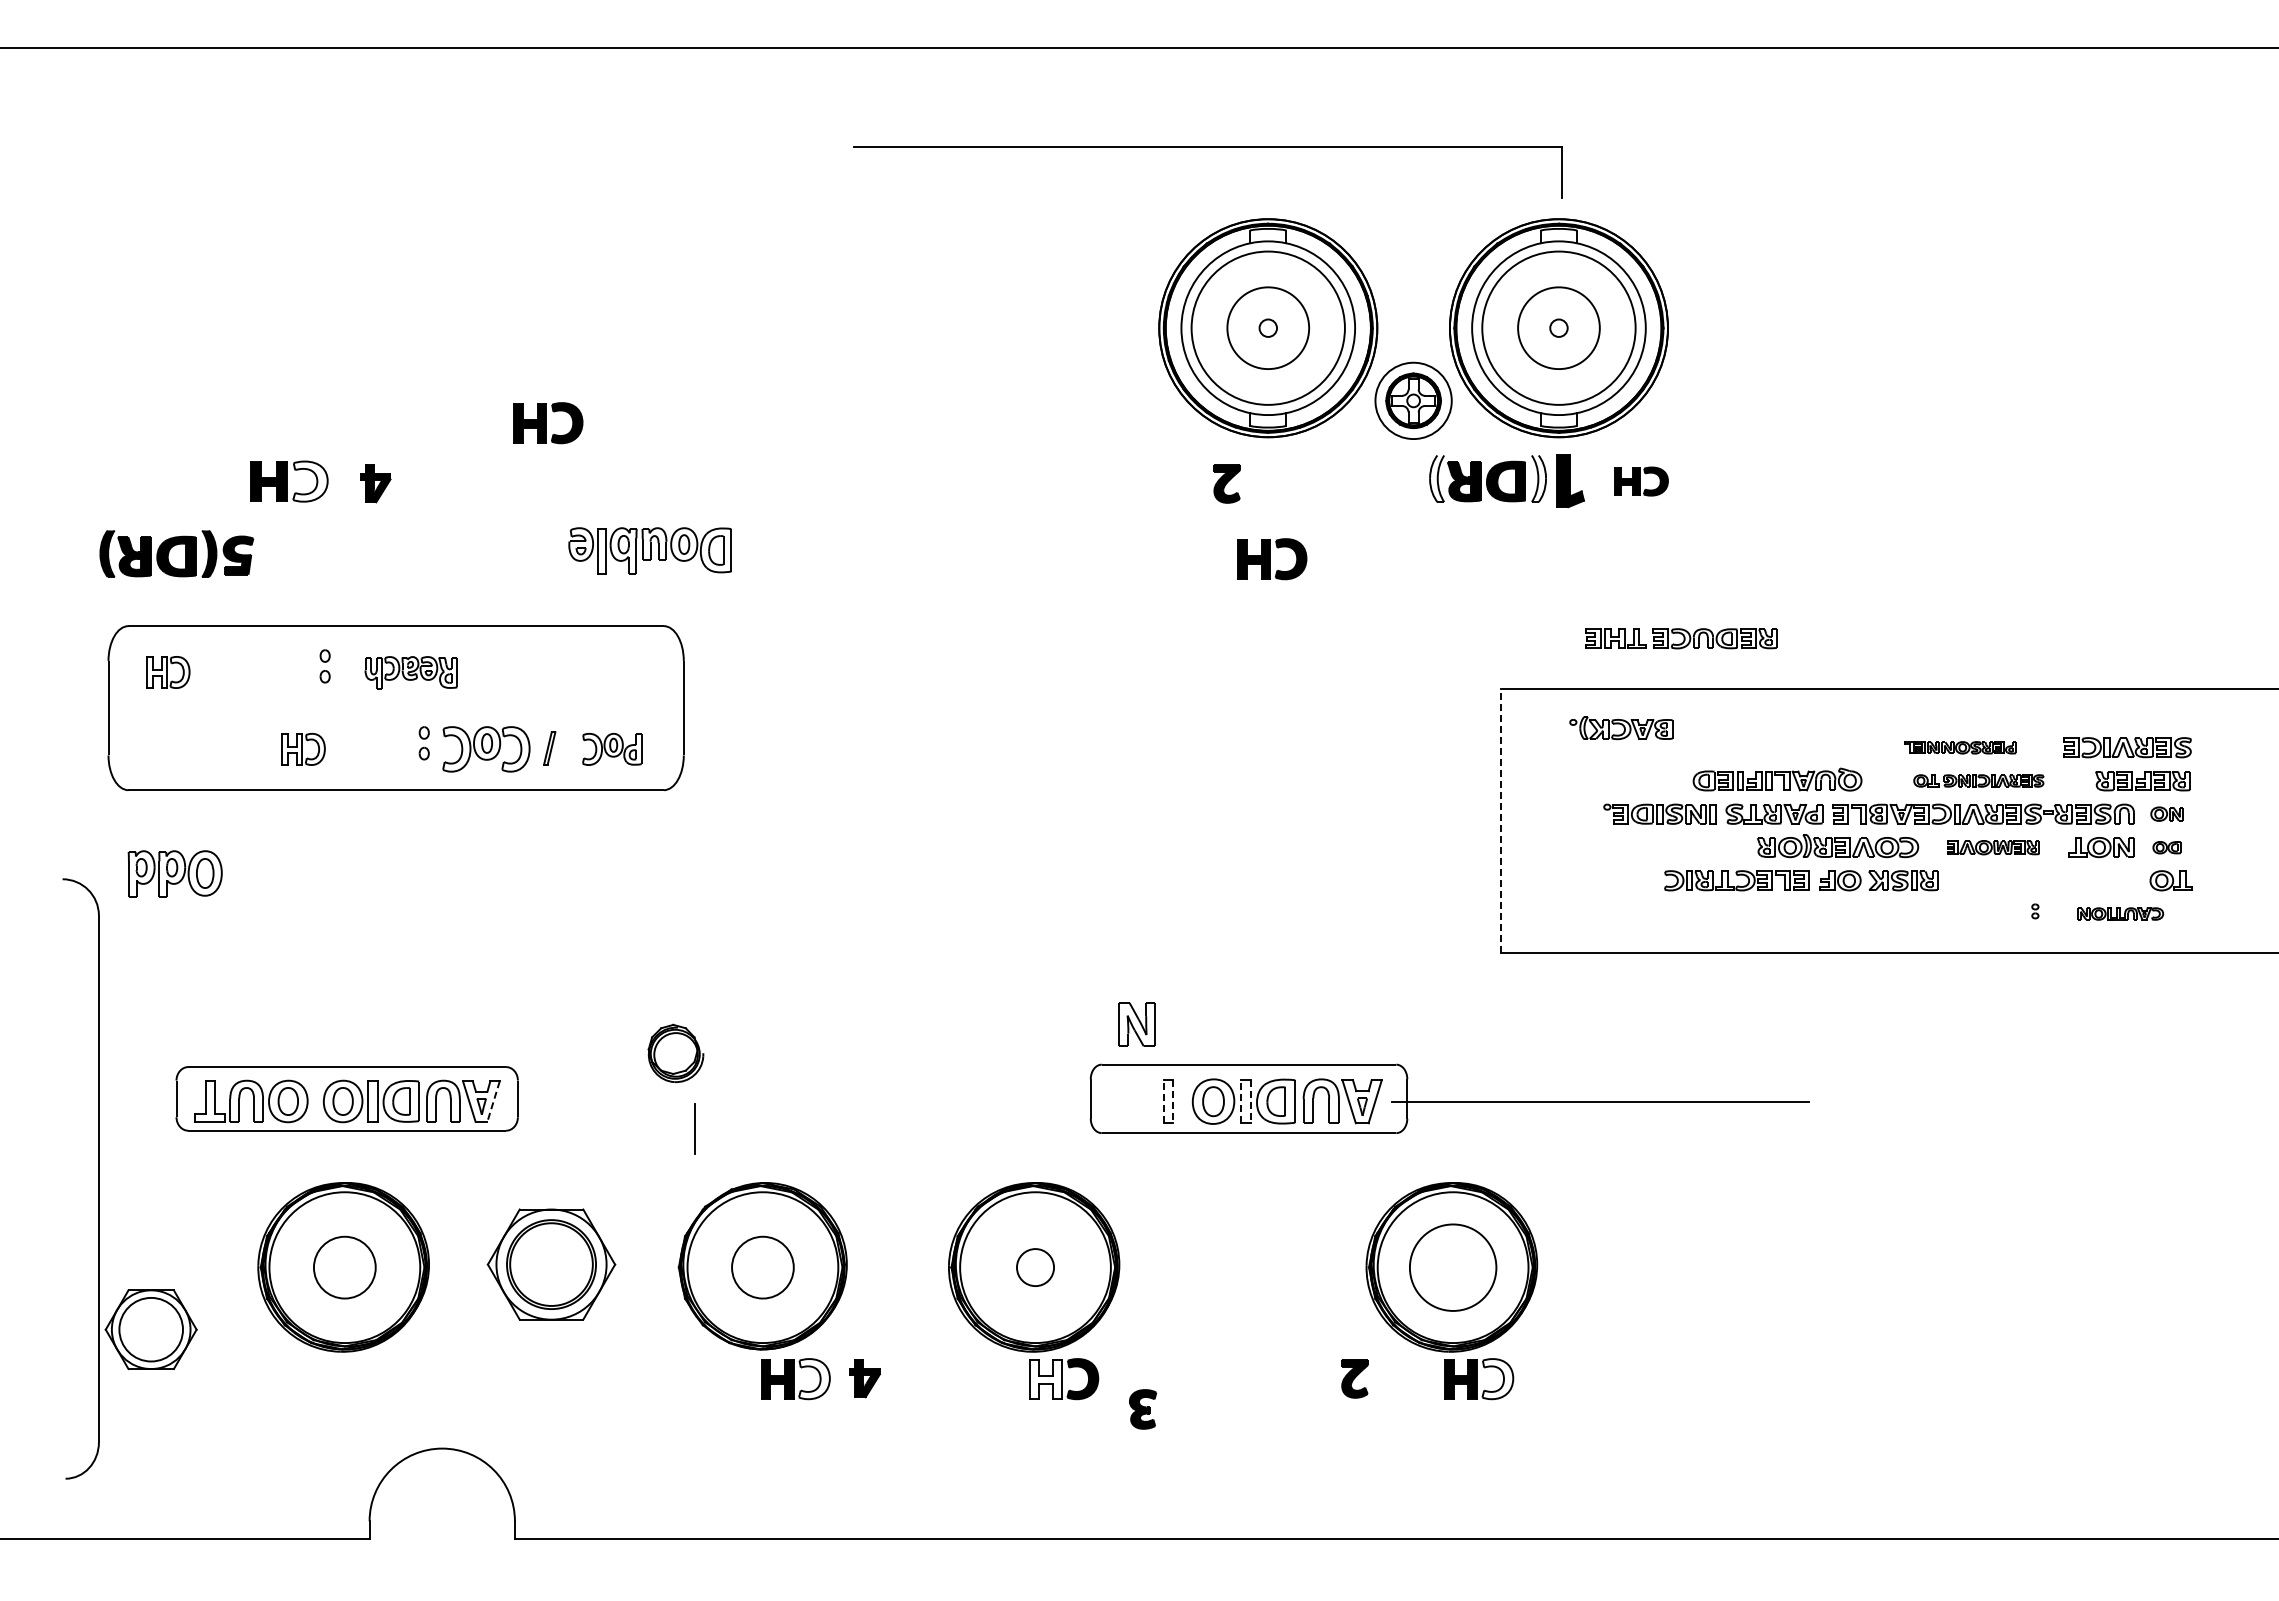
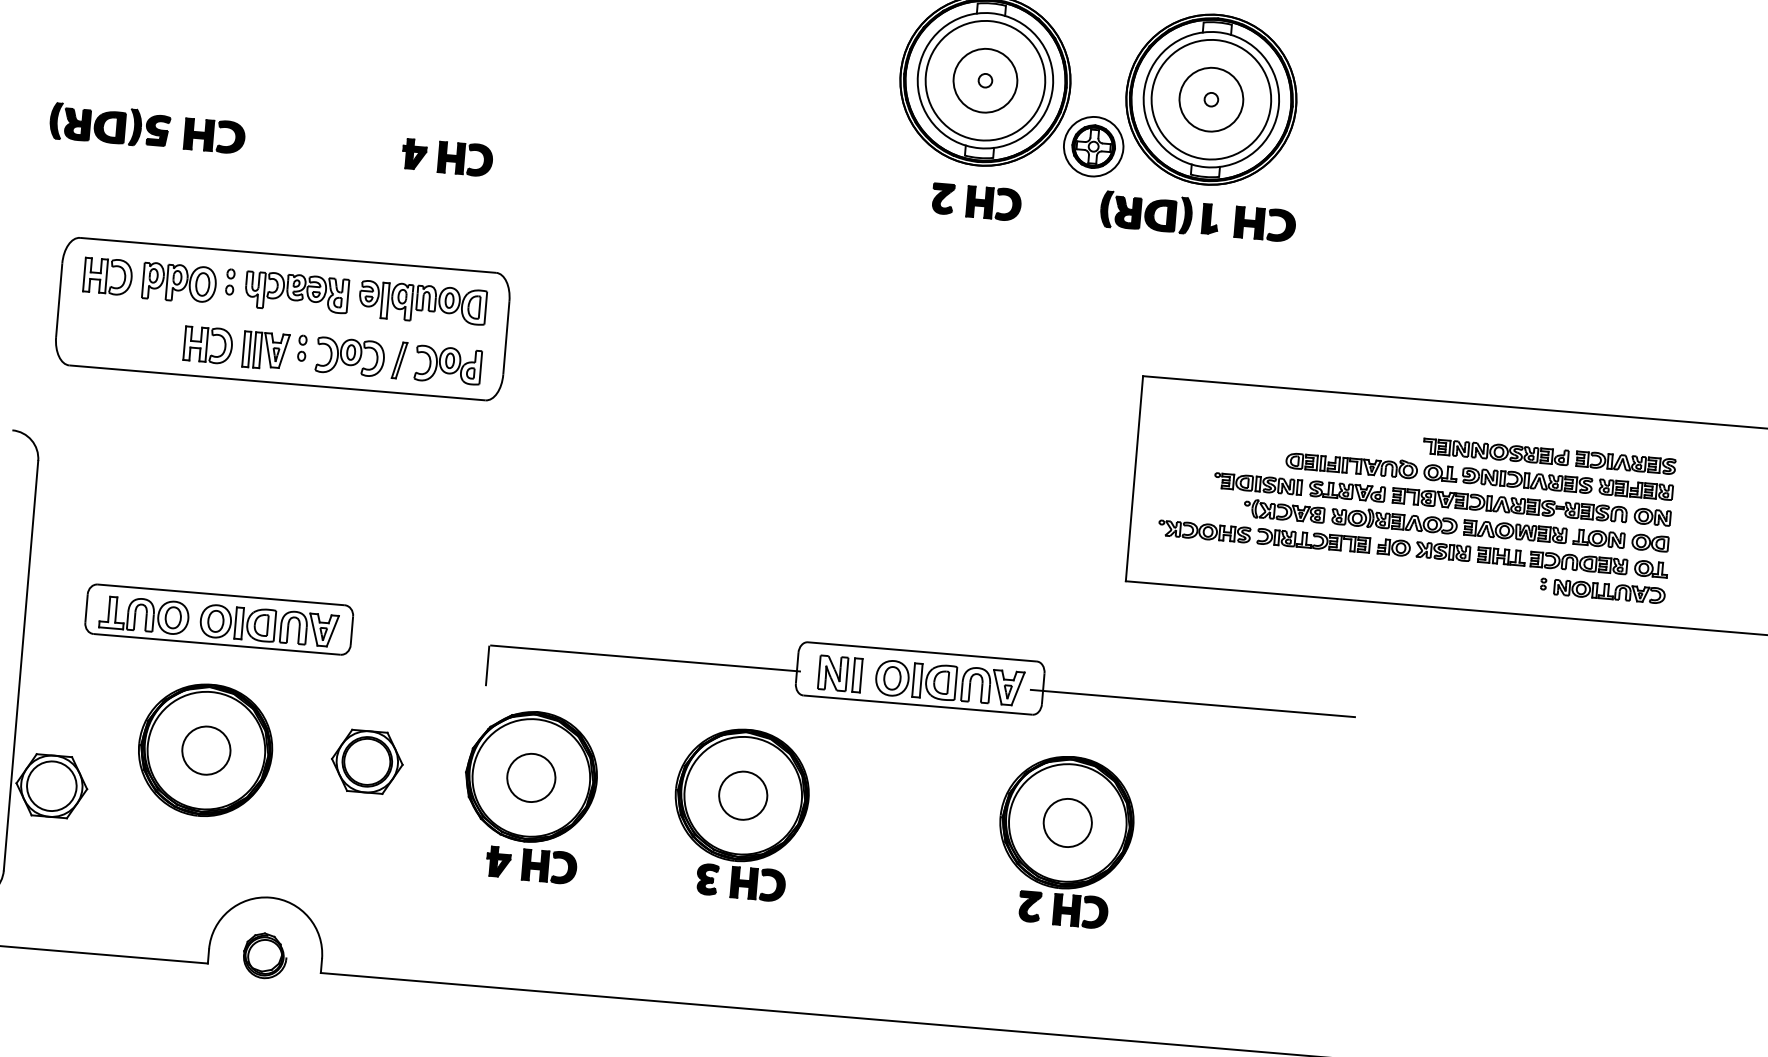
part: (548, 423) -> (465, 159), moved
fill: (1437, 478) -> (1107, 208), added
fill: (1538, 478) -> (1185, 215), added
part: (1570, 480) -> (1210, 218), size x0.71
fill: (310, 481) -> (231, 137), added
part: (1641, 481) -> (1265, 224), size x1.43
part: (375, 483) -> (414, 154), moved
part: (649, 550) -> (422, 302), moved
part: (176, 553) -> (109, 124), moved
part: (1272, 559) -> (994, 203), moved
part: (1681, 638) -> (1552, 560), moved
part: (168, 672) -> (108, 276), size x1.43
part: (411, 672) -> (297, 292), size x1.43
part: (1621, 728) -> (1284, 511), moved
part: (1960, 747) -> (1496, 451), size x1.67
part: (549, 748) -> (399, 360), size x1.43
part: (303, 749) -> (208, 345), size x1.43
part: (377, 749) -> (265, 350), added
part: (611, 749) -> (447, 365), size x1.43
part: (1978, 780) -> (1507, 478), size x1.67
part: (2166, 813) -> (1651, 516), size x1.43
line: (1501, 820) -> (1134, 478), dashed -> solid
part: (1993, 847) -> (1515, 531), size x1.43
part: (2166, 847) -> (1649, 542), size x1.67
part: (174, 873) -> (178, 282), moved
part: (1596, 880) -> (1204, 531), added
part: (2120, 913) -> (1609, 591), size x1.67
part: (1136, 1024) -> (832, 673), moved
part: (675, 1053) -> (264, 955), moved
line: (493, 1101) -> (332, 631), dashed -> solid
line: (1163, 1101) -> (853, 674), dashed -> solid
line: (1173, 1101) -> (861, 675), dashed -> solid
line: (1240, 1101) -> (913, 679), dashed -> solid
line: (1250, 1101) -> (921, 680), dashed -> solid
line: (895, 1102) -> (645, 658), added
part: (551, 1264) -> (367, 761), size x0.71
part: (1035, 1267) -> (743, 795), size x1.67
part: (1452, 1267) -> (1067, 822), size x0.71
part: (864, 1378) -> (498, 861), moved
fill: (1046, 1378) -> (744, 882), added
part: (1354, 1378) -> (1029, 906), moved
fill: (814, 1379) -> (564, 868), added
fill: (1497, 1379) -> (1095, 912), added
part: (1143, 1409) -> (707, 879), moved

